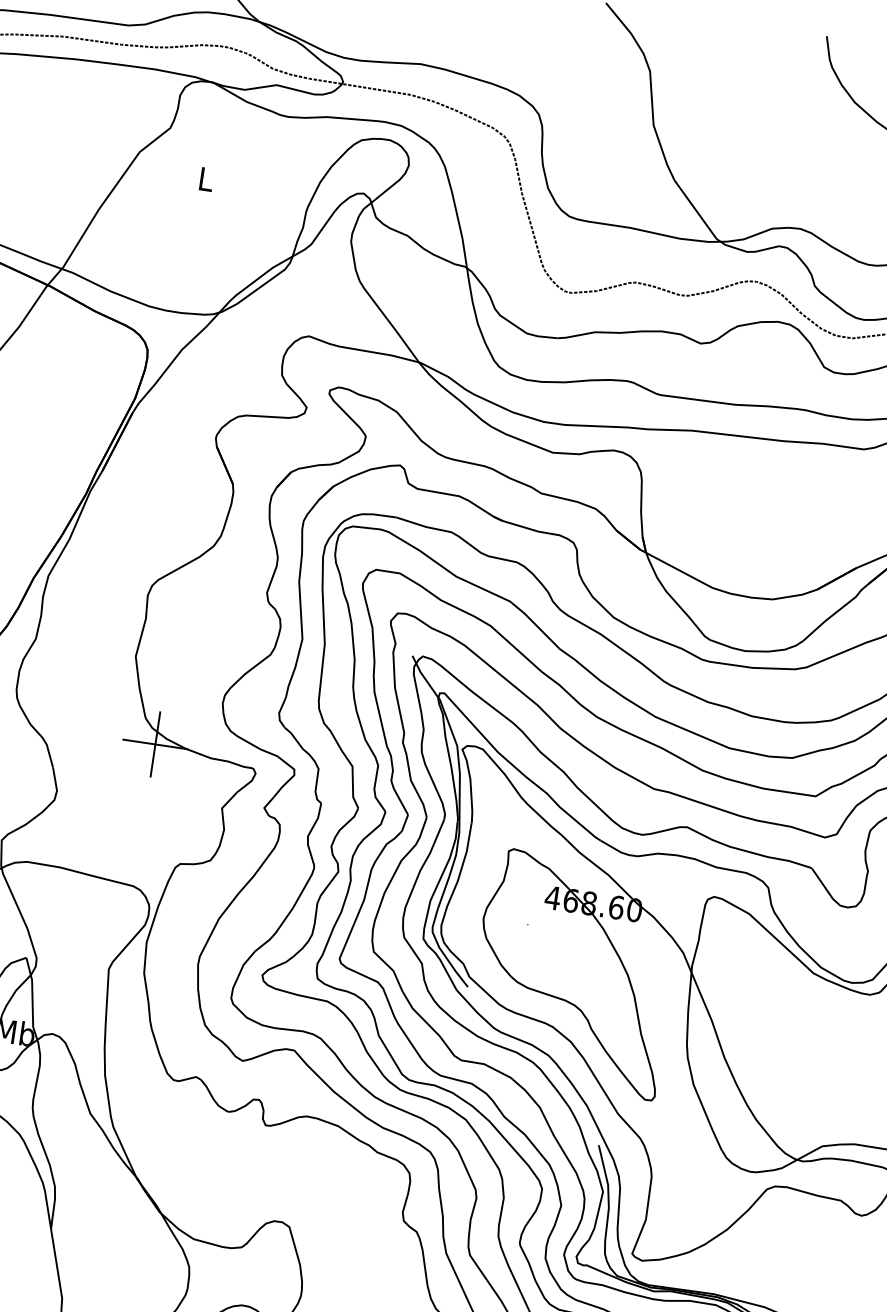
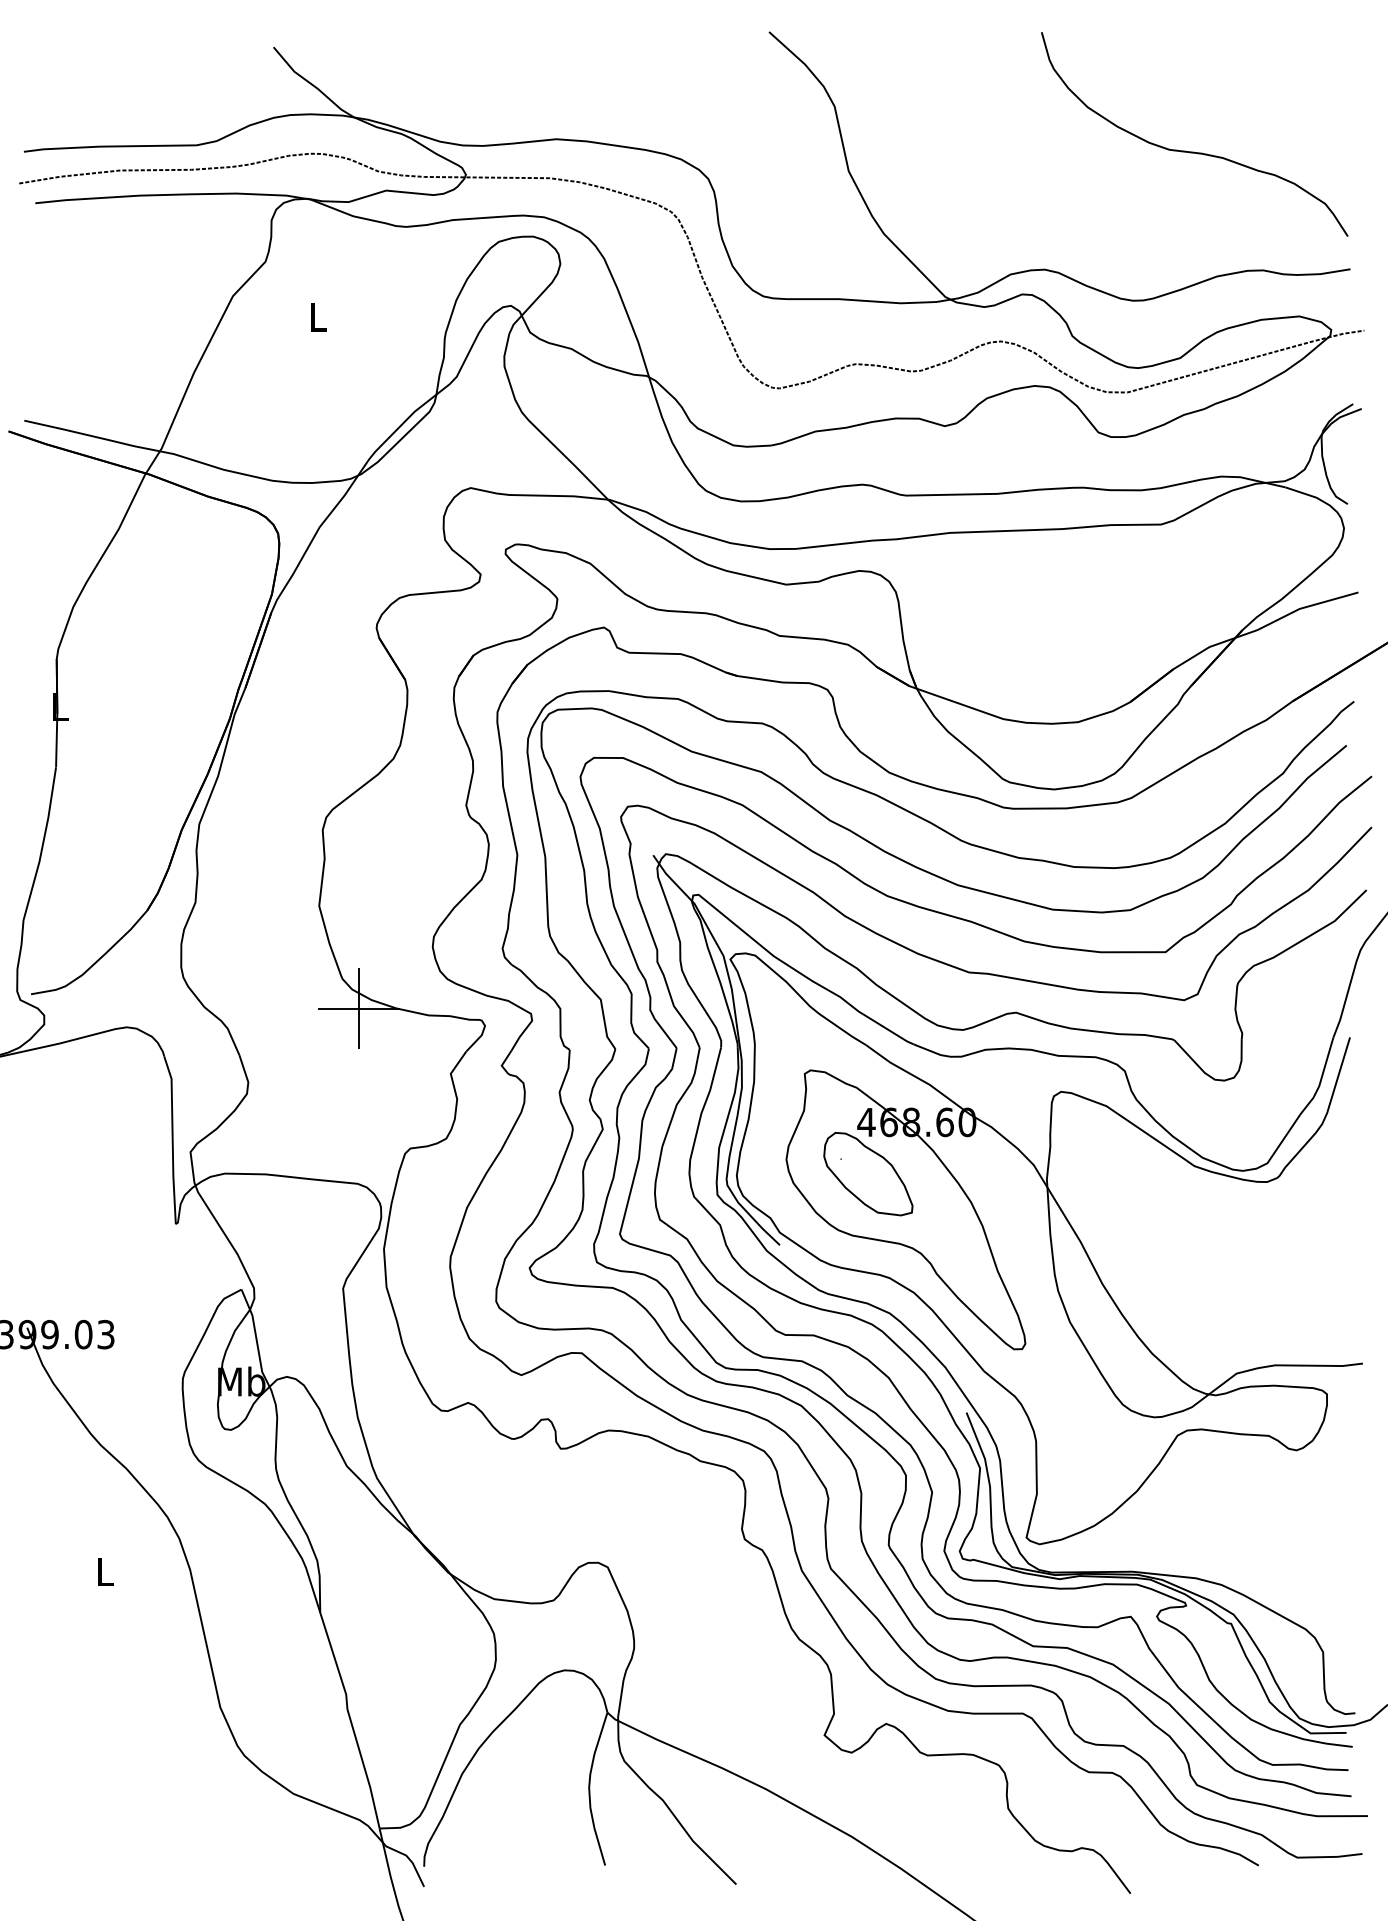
part: (548, 940) -> (868, 1174), added

